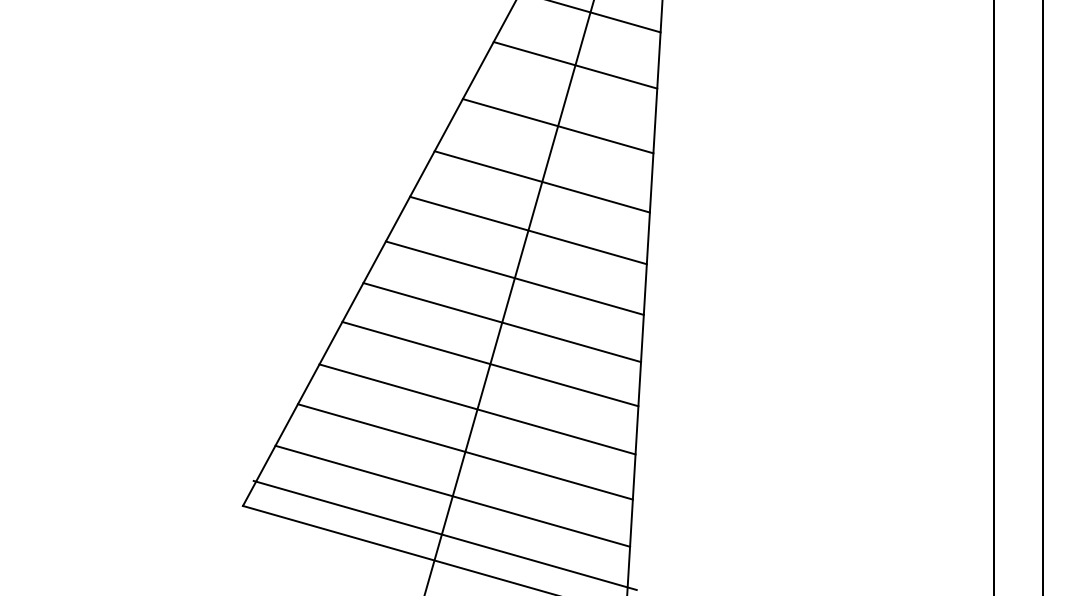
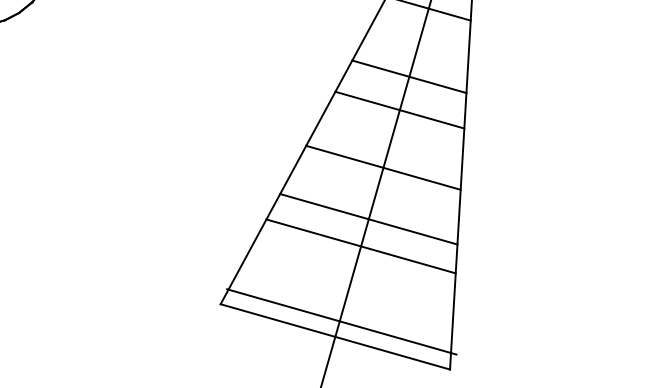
line: (575, 65) -> (419, 40), removed
line: (528, 230) -> (391, 139), removed
line: (501, 322) -> (375, 194), removed
line: (464, 451) -> (353, 271), removed
line: (453, 496) -> (346, 298), removed

